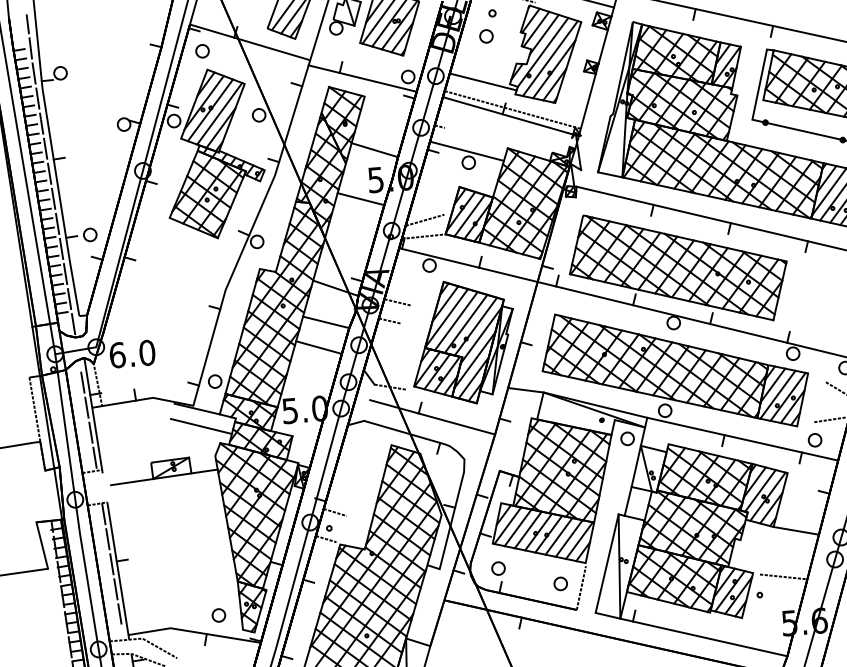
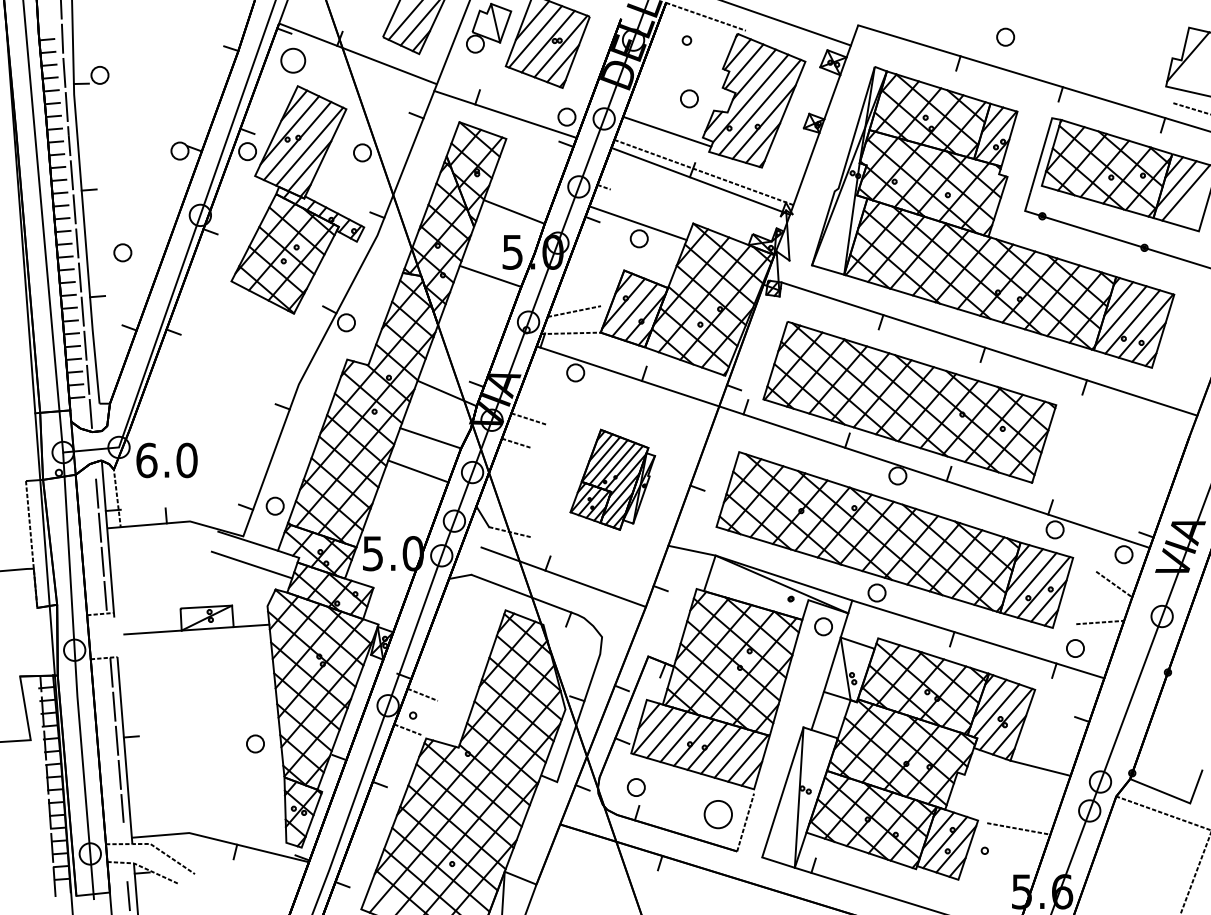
part: (486, 36) -> (689, 98), moved
part: (202, 51) -> (292, 60), size x1.4
part: (90, 234) -> (122, 252), moved
part: (462, 342) -> (612, 479), size x0.6
part: (560, 583) -> (718, 814), size x1.6
part: (218, 615) -> (255, 743), moved

